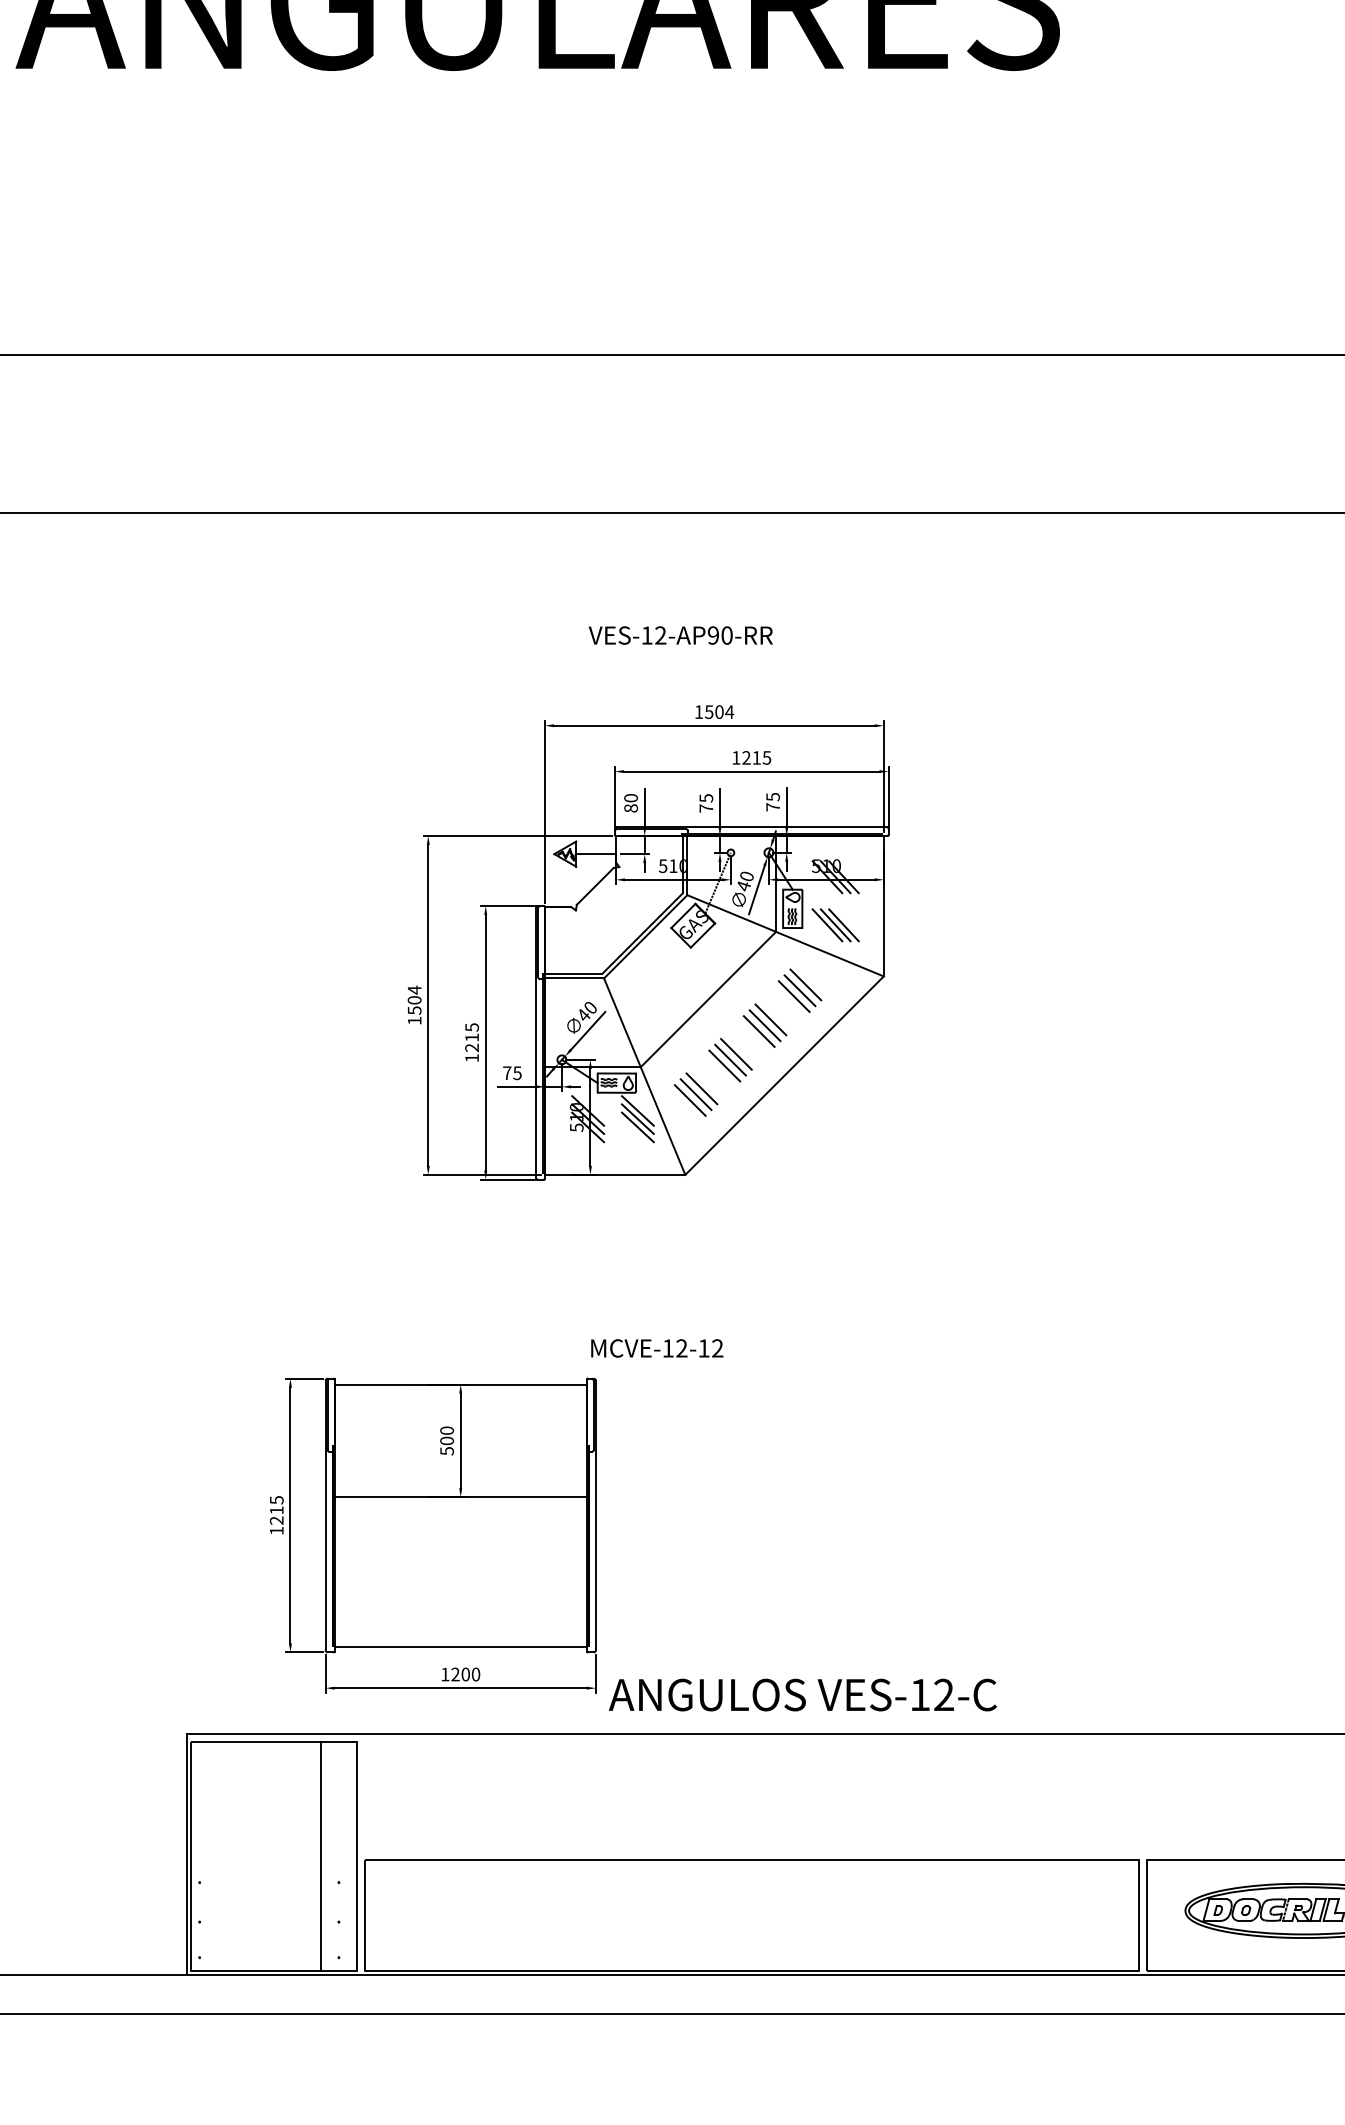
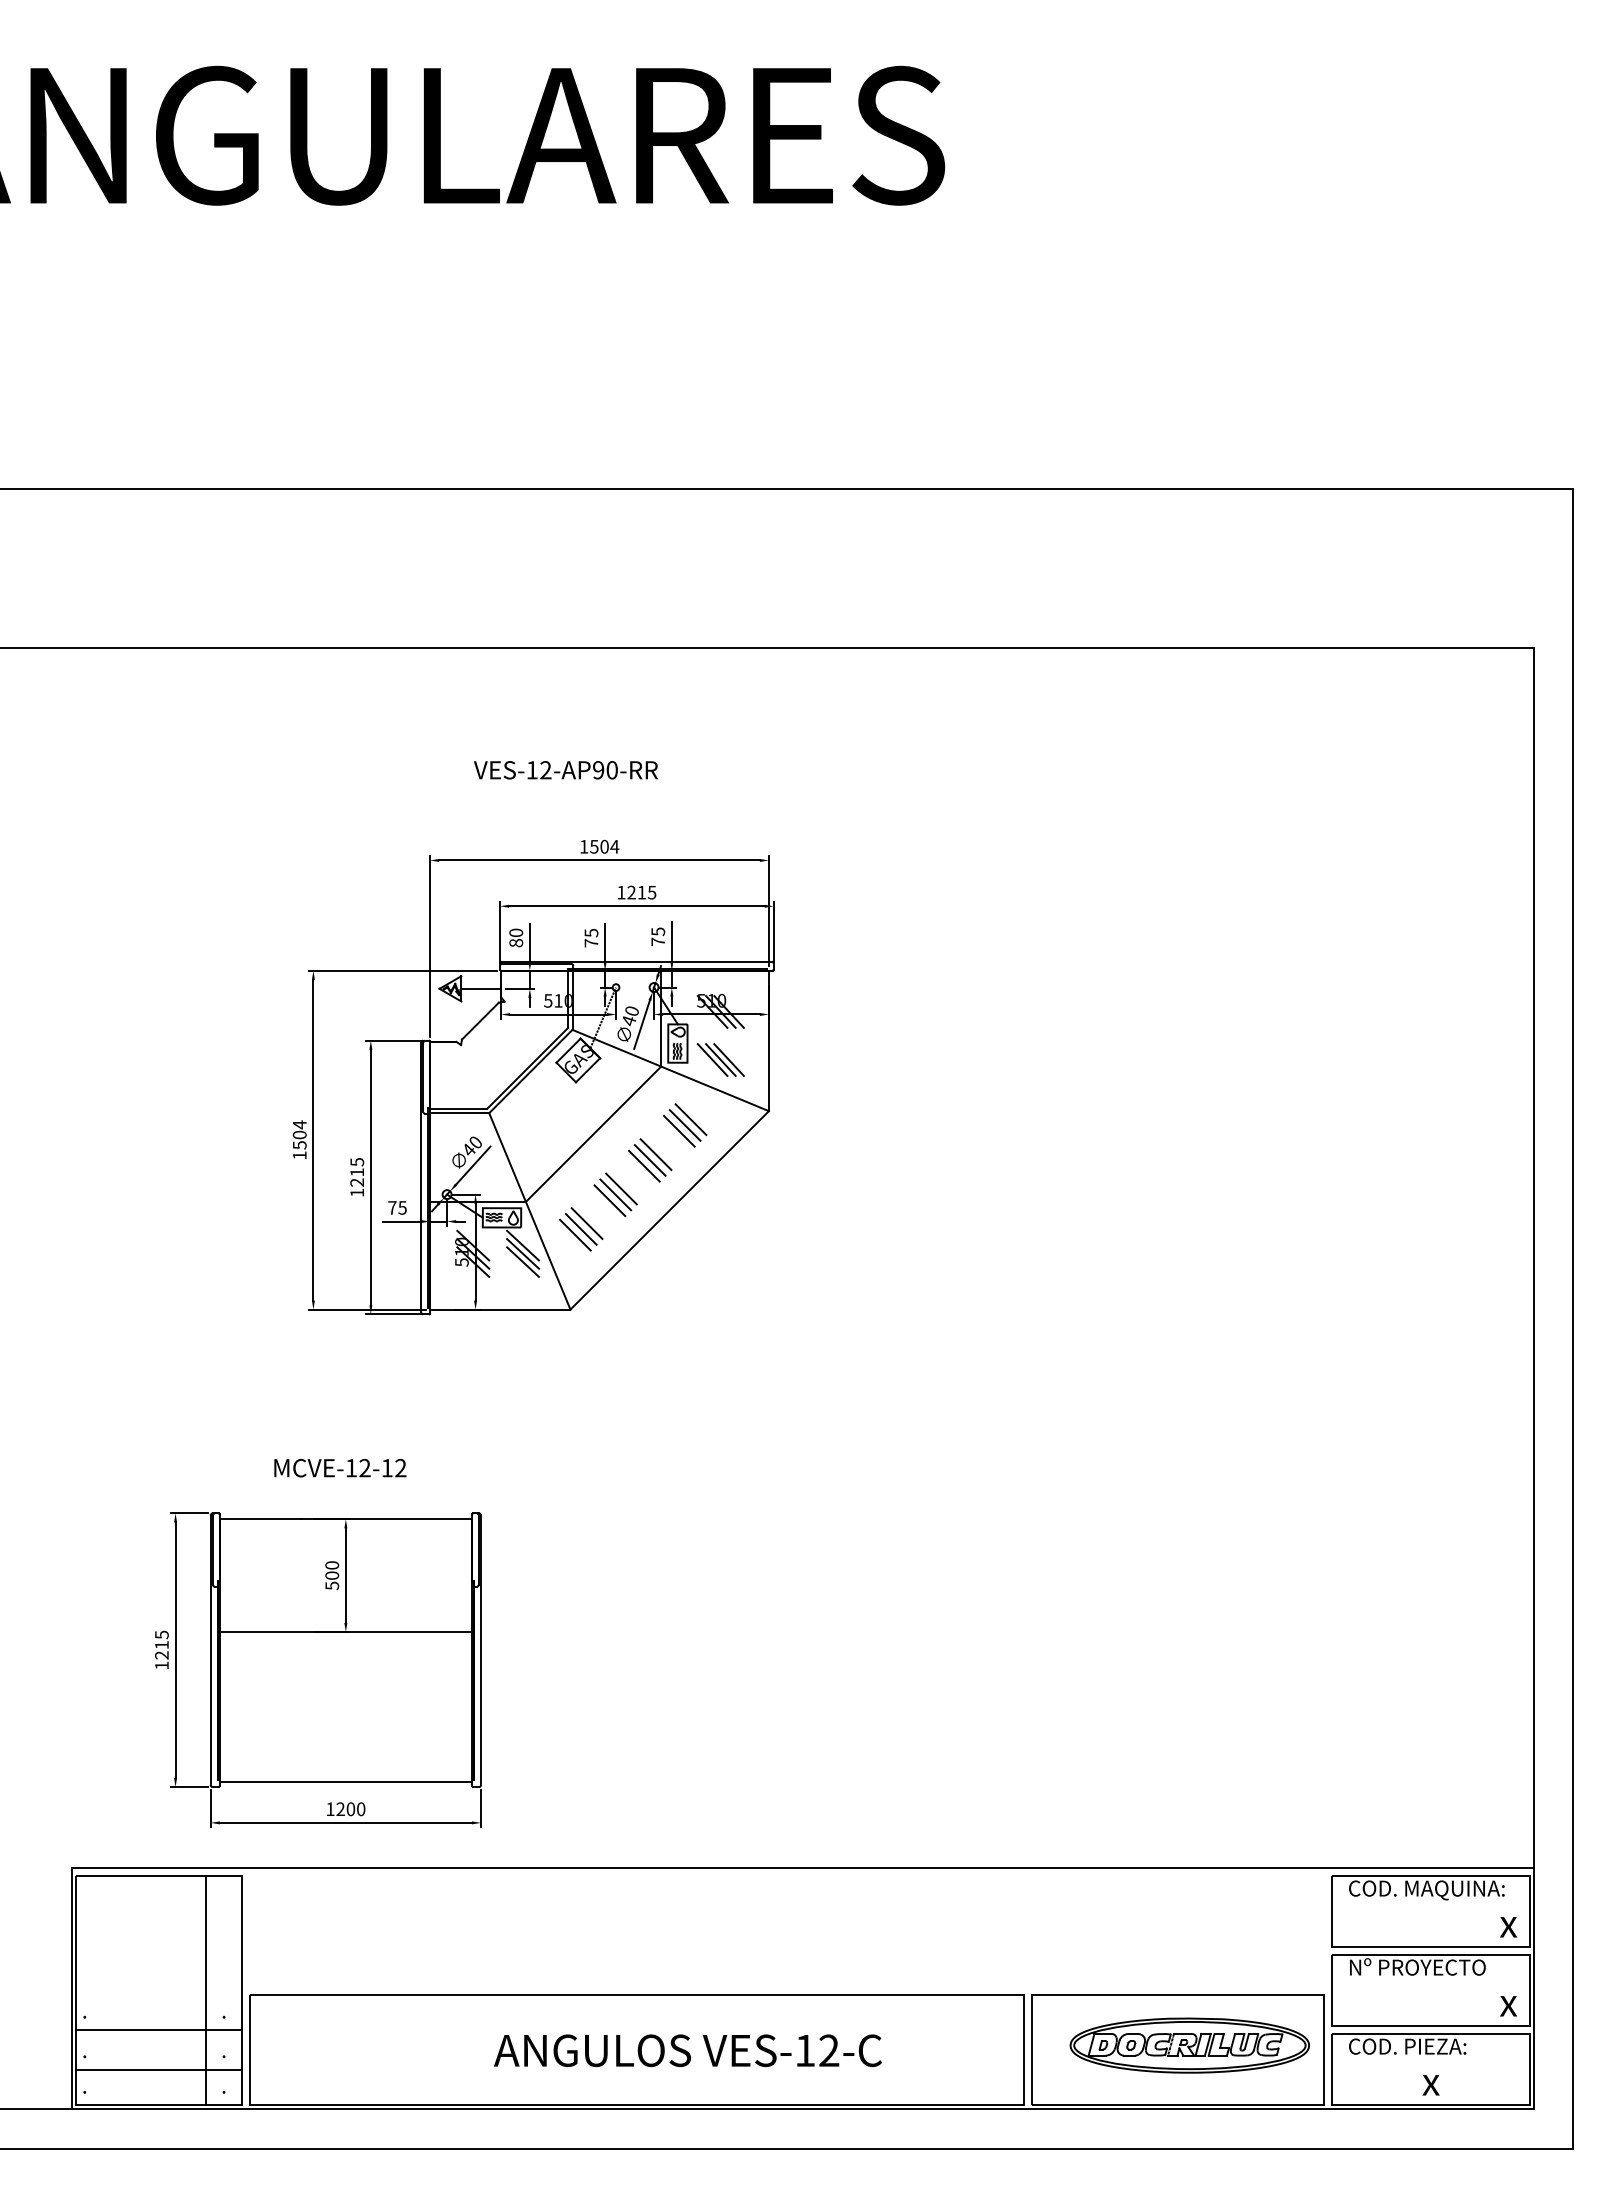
text: (657, 1348) -> (340, 1468), moved
text: (802, 1694) -> (687, 2050), moved
line: (273, 1895) -> (158, 2030), added
line: (273, 1934) -> (158, 2069), added

